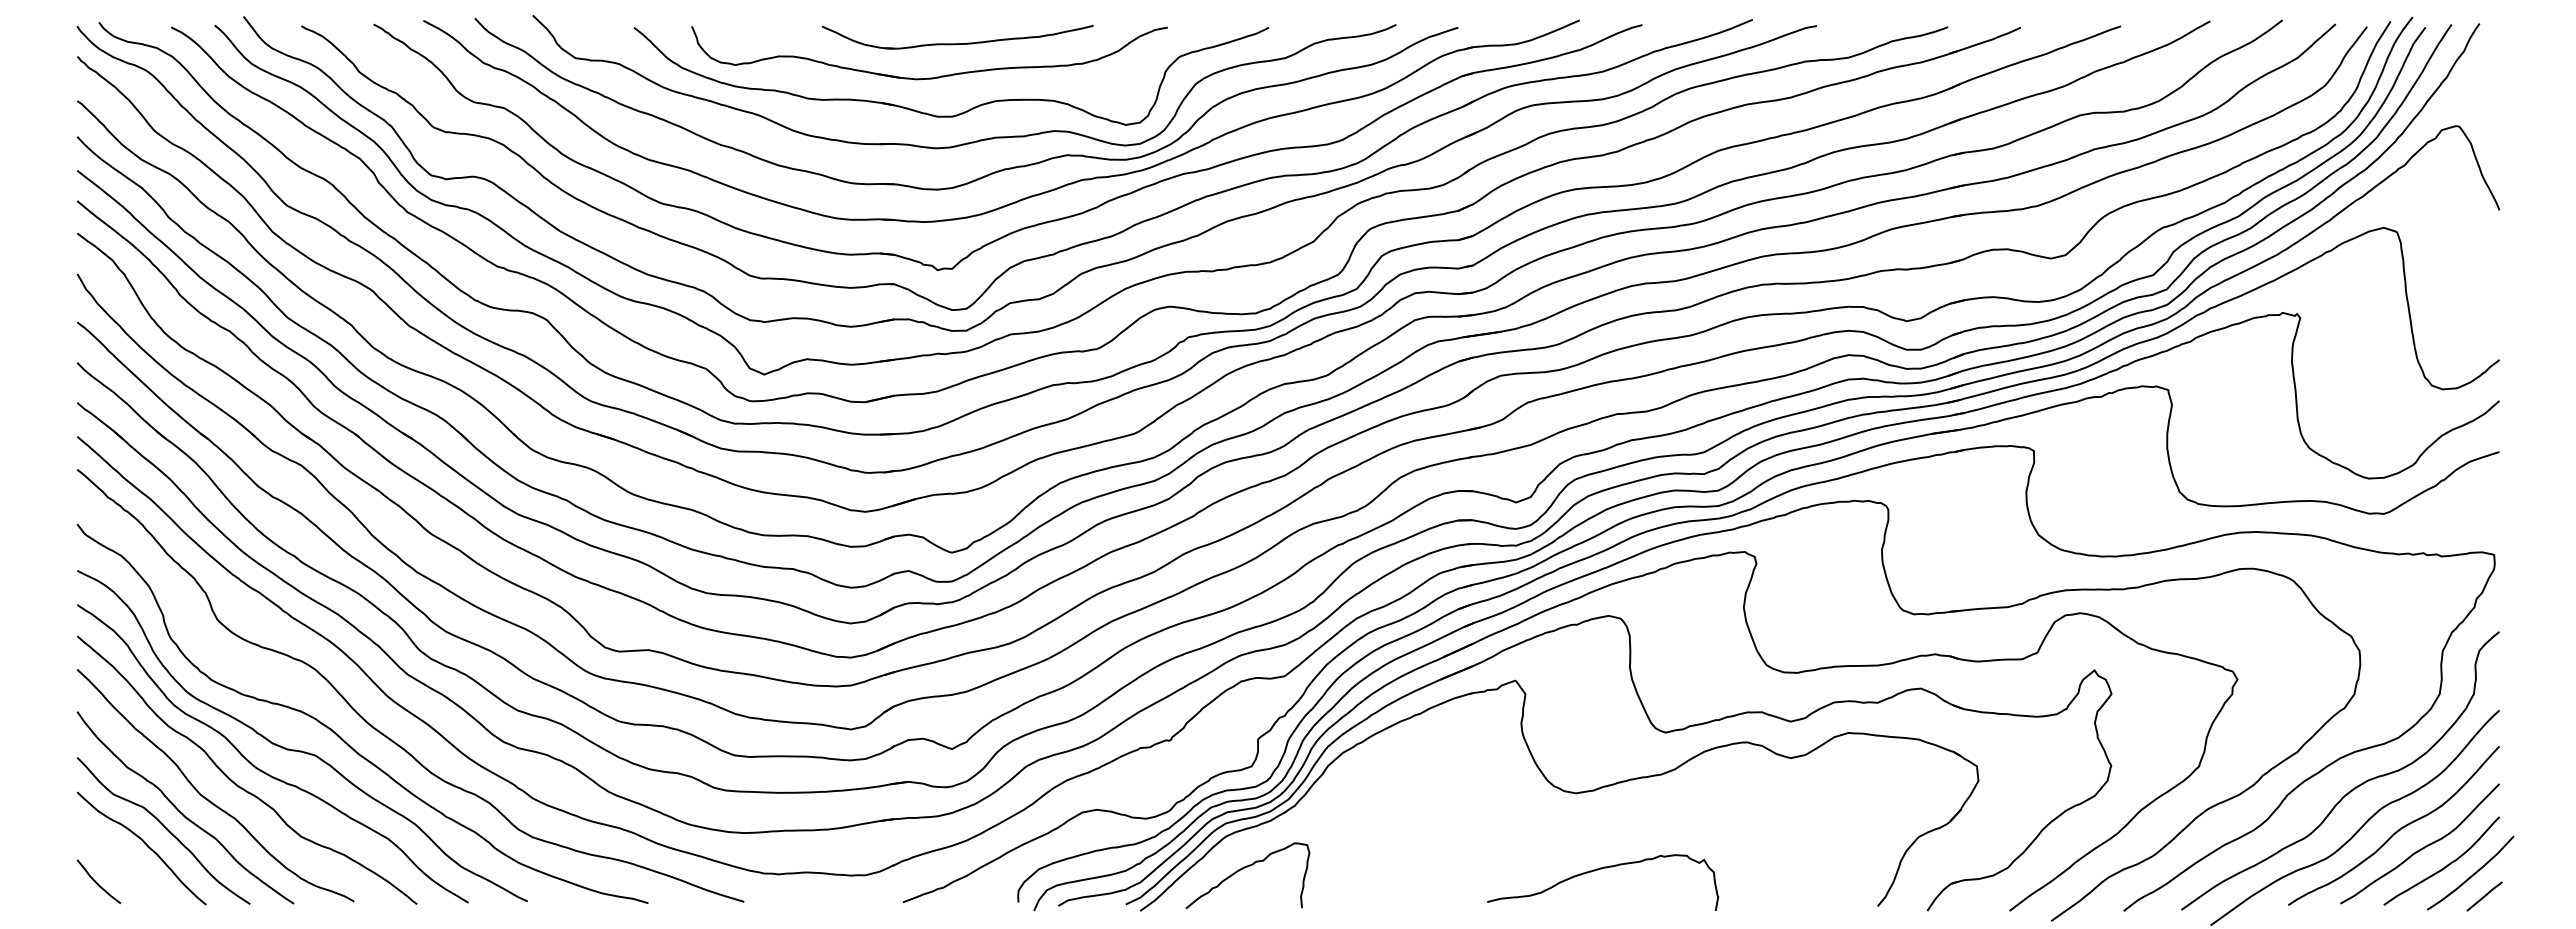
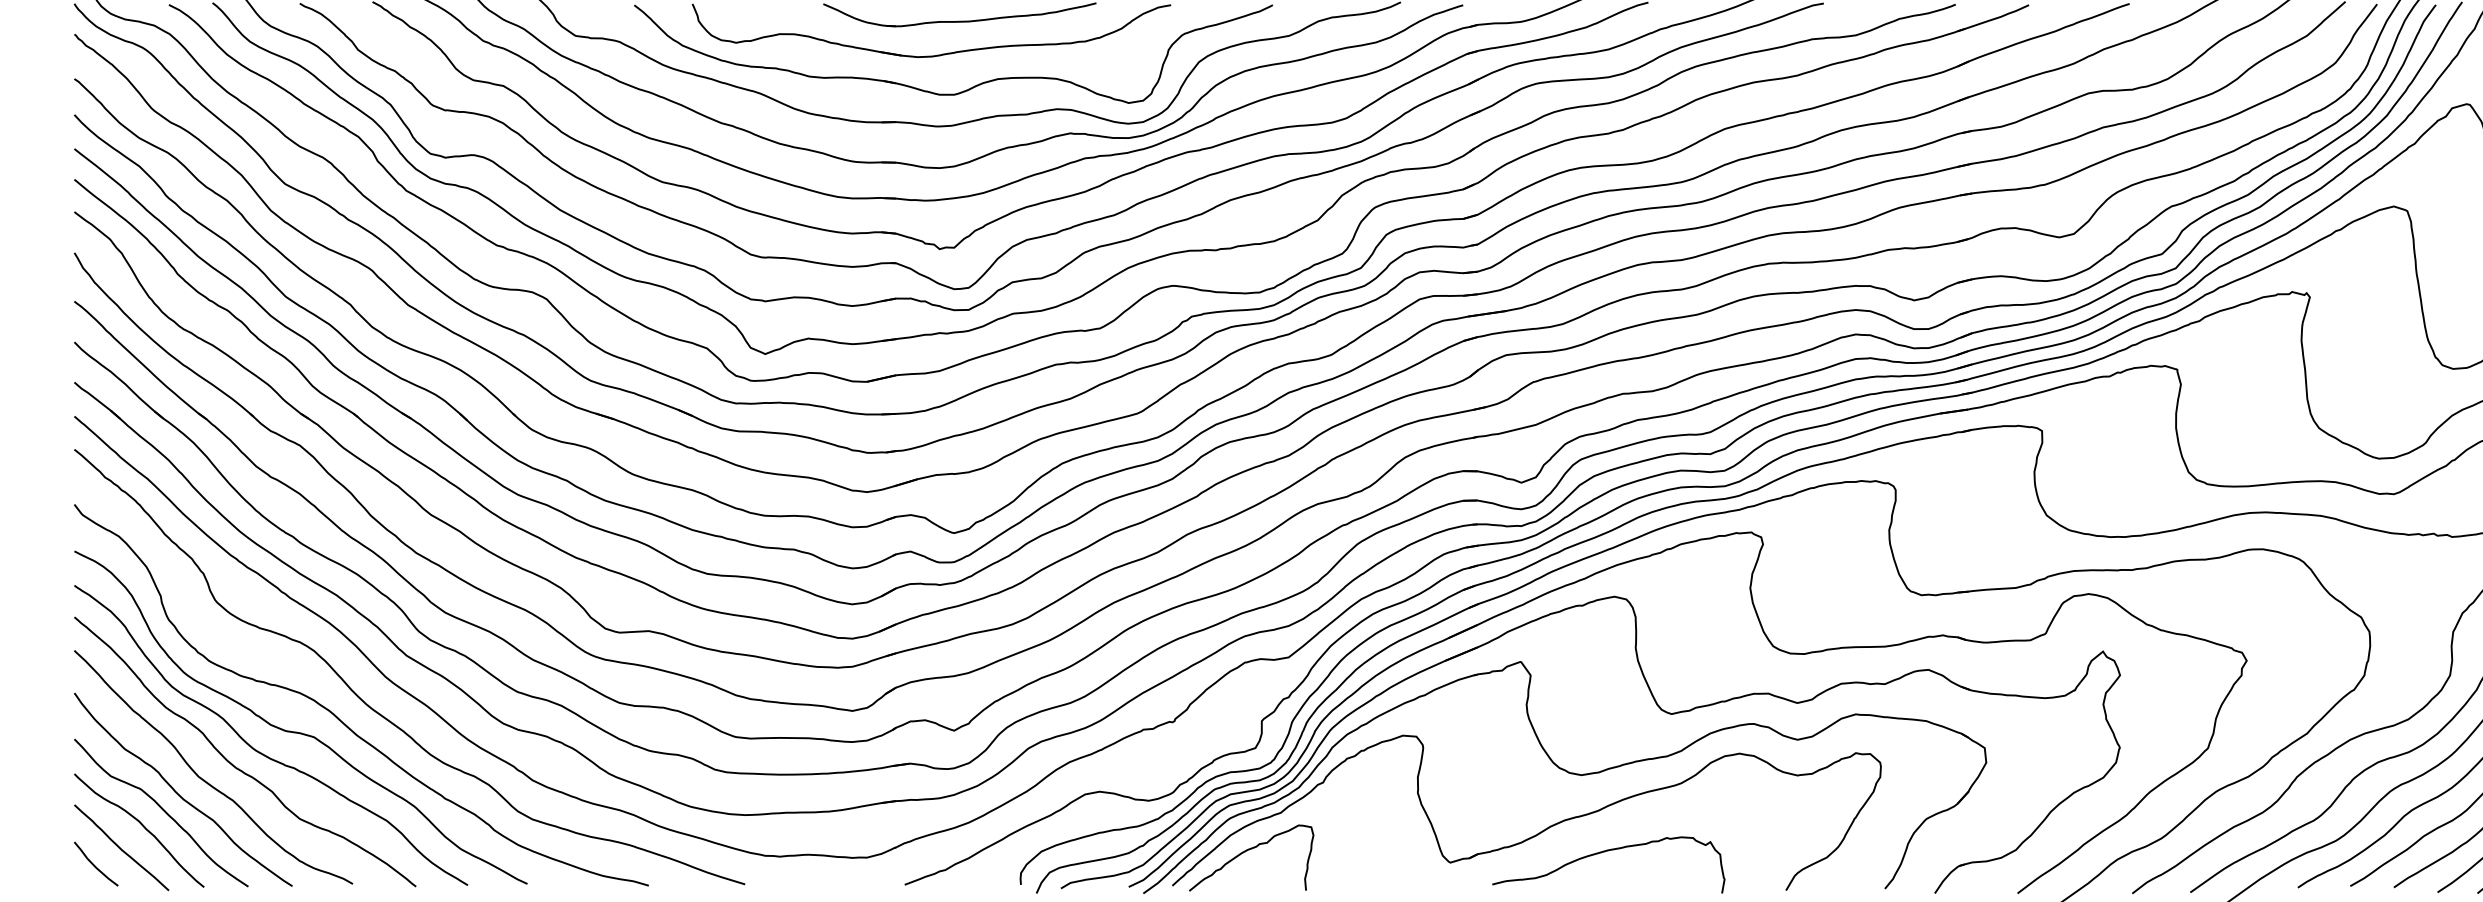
part: (1531, 851) -> (1536, 833), added
curve: (123, 865) -> (120, 847), added

